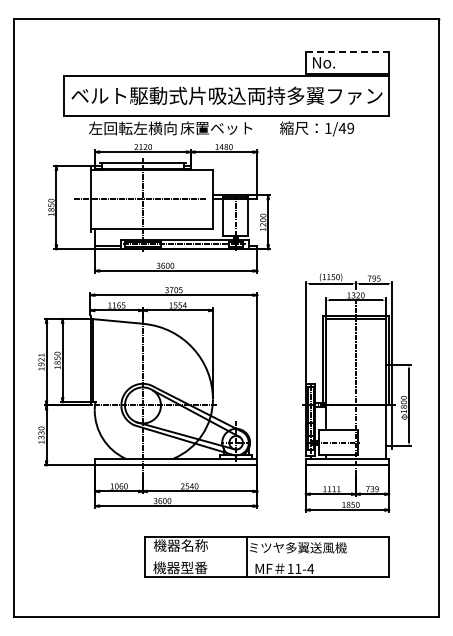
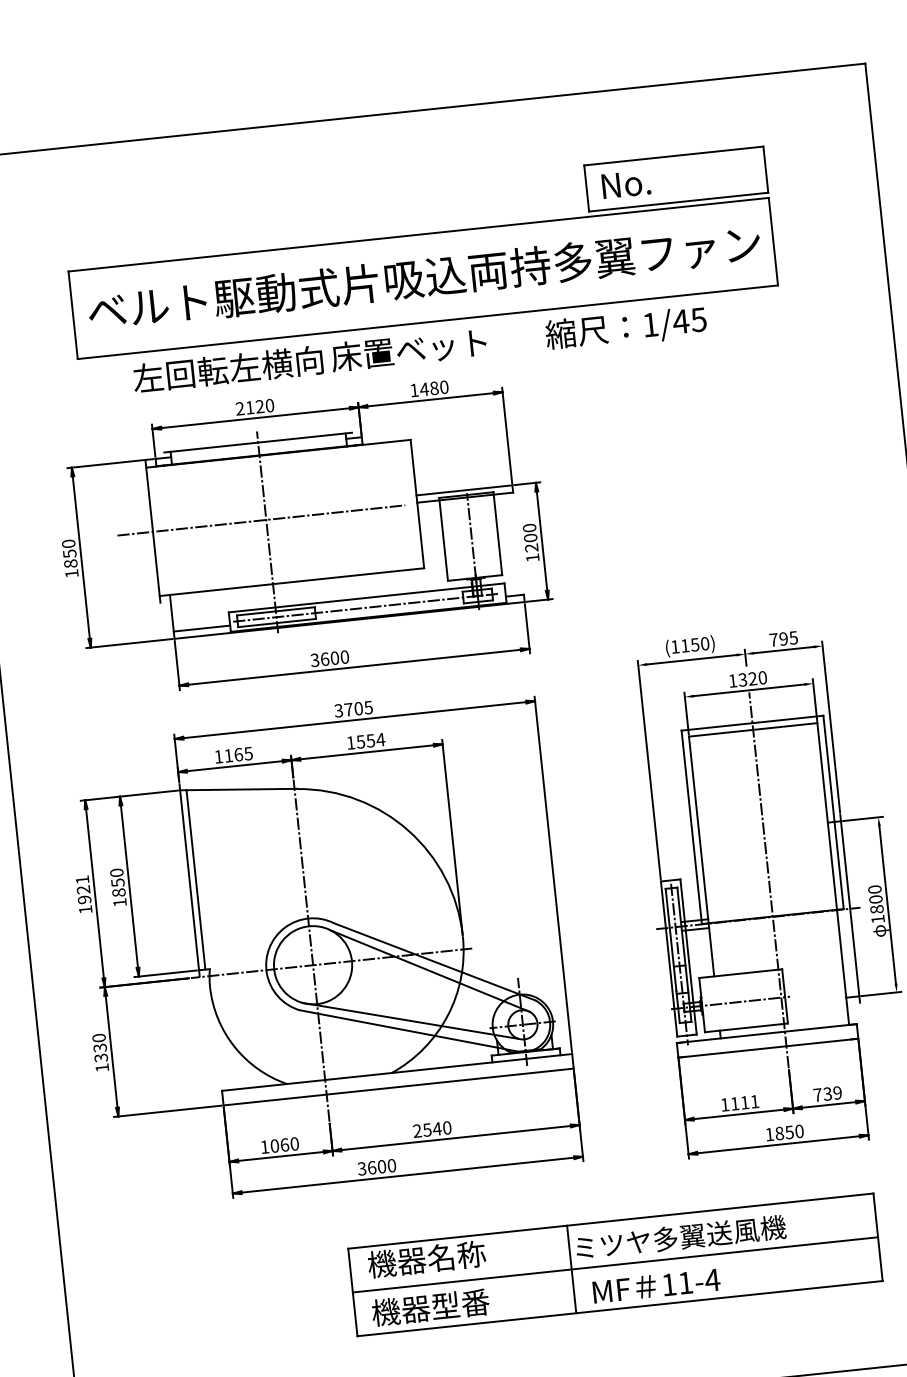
line: (347, 52) -> (674, 156), dashed -> solid
text: (350, 127) -> (698, 317), 1/49 -> 1/45
line: (266, 557) -> (614, 1265), added

